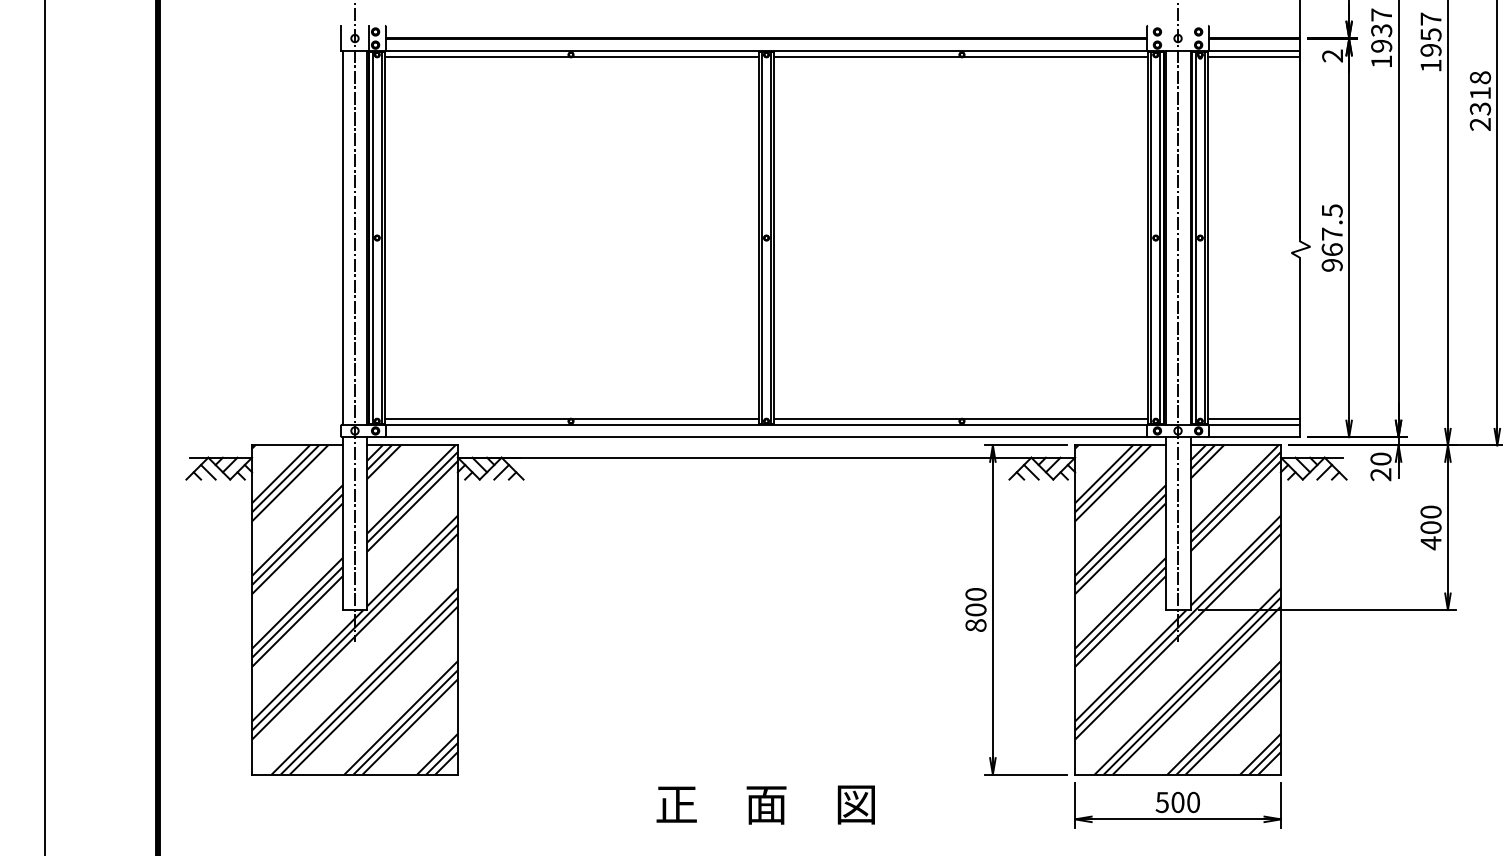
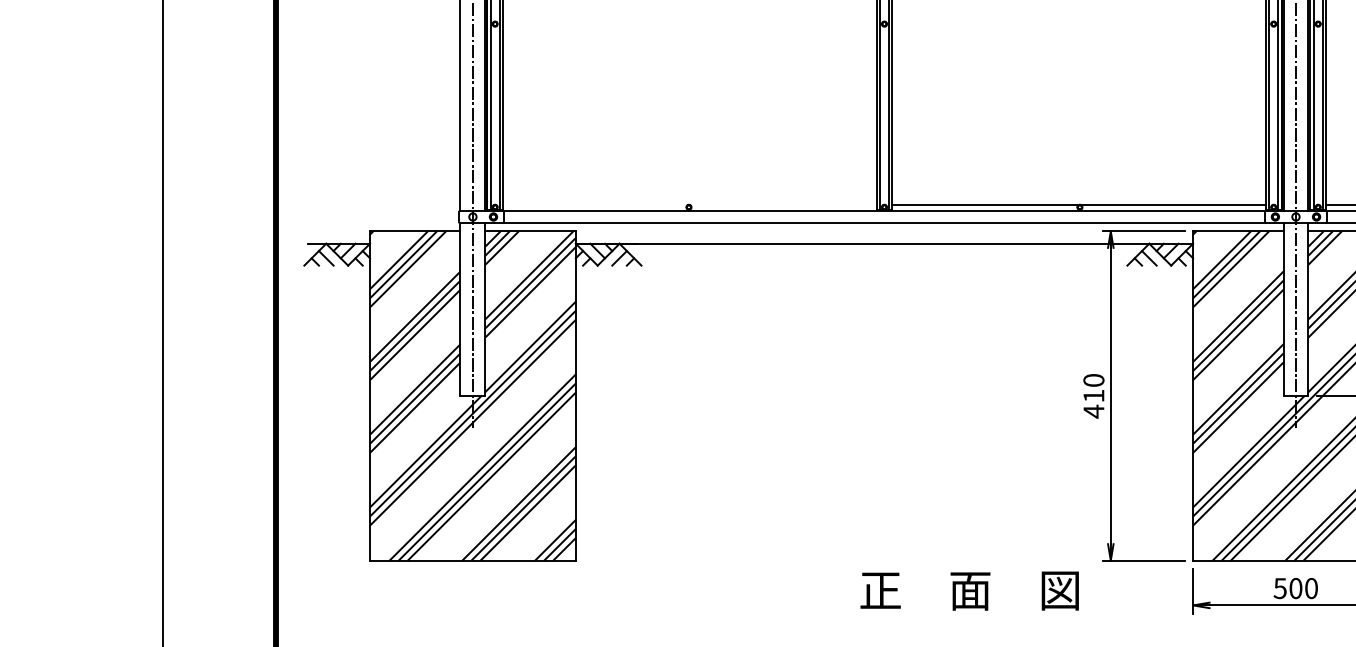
line: (571, 418) -> (689, 204), removed
text: (975, 617) -> (1093, 403), 800 -> 410
text: (765, 804) -> (969, 590), moved

